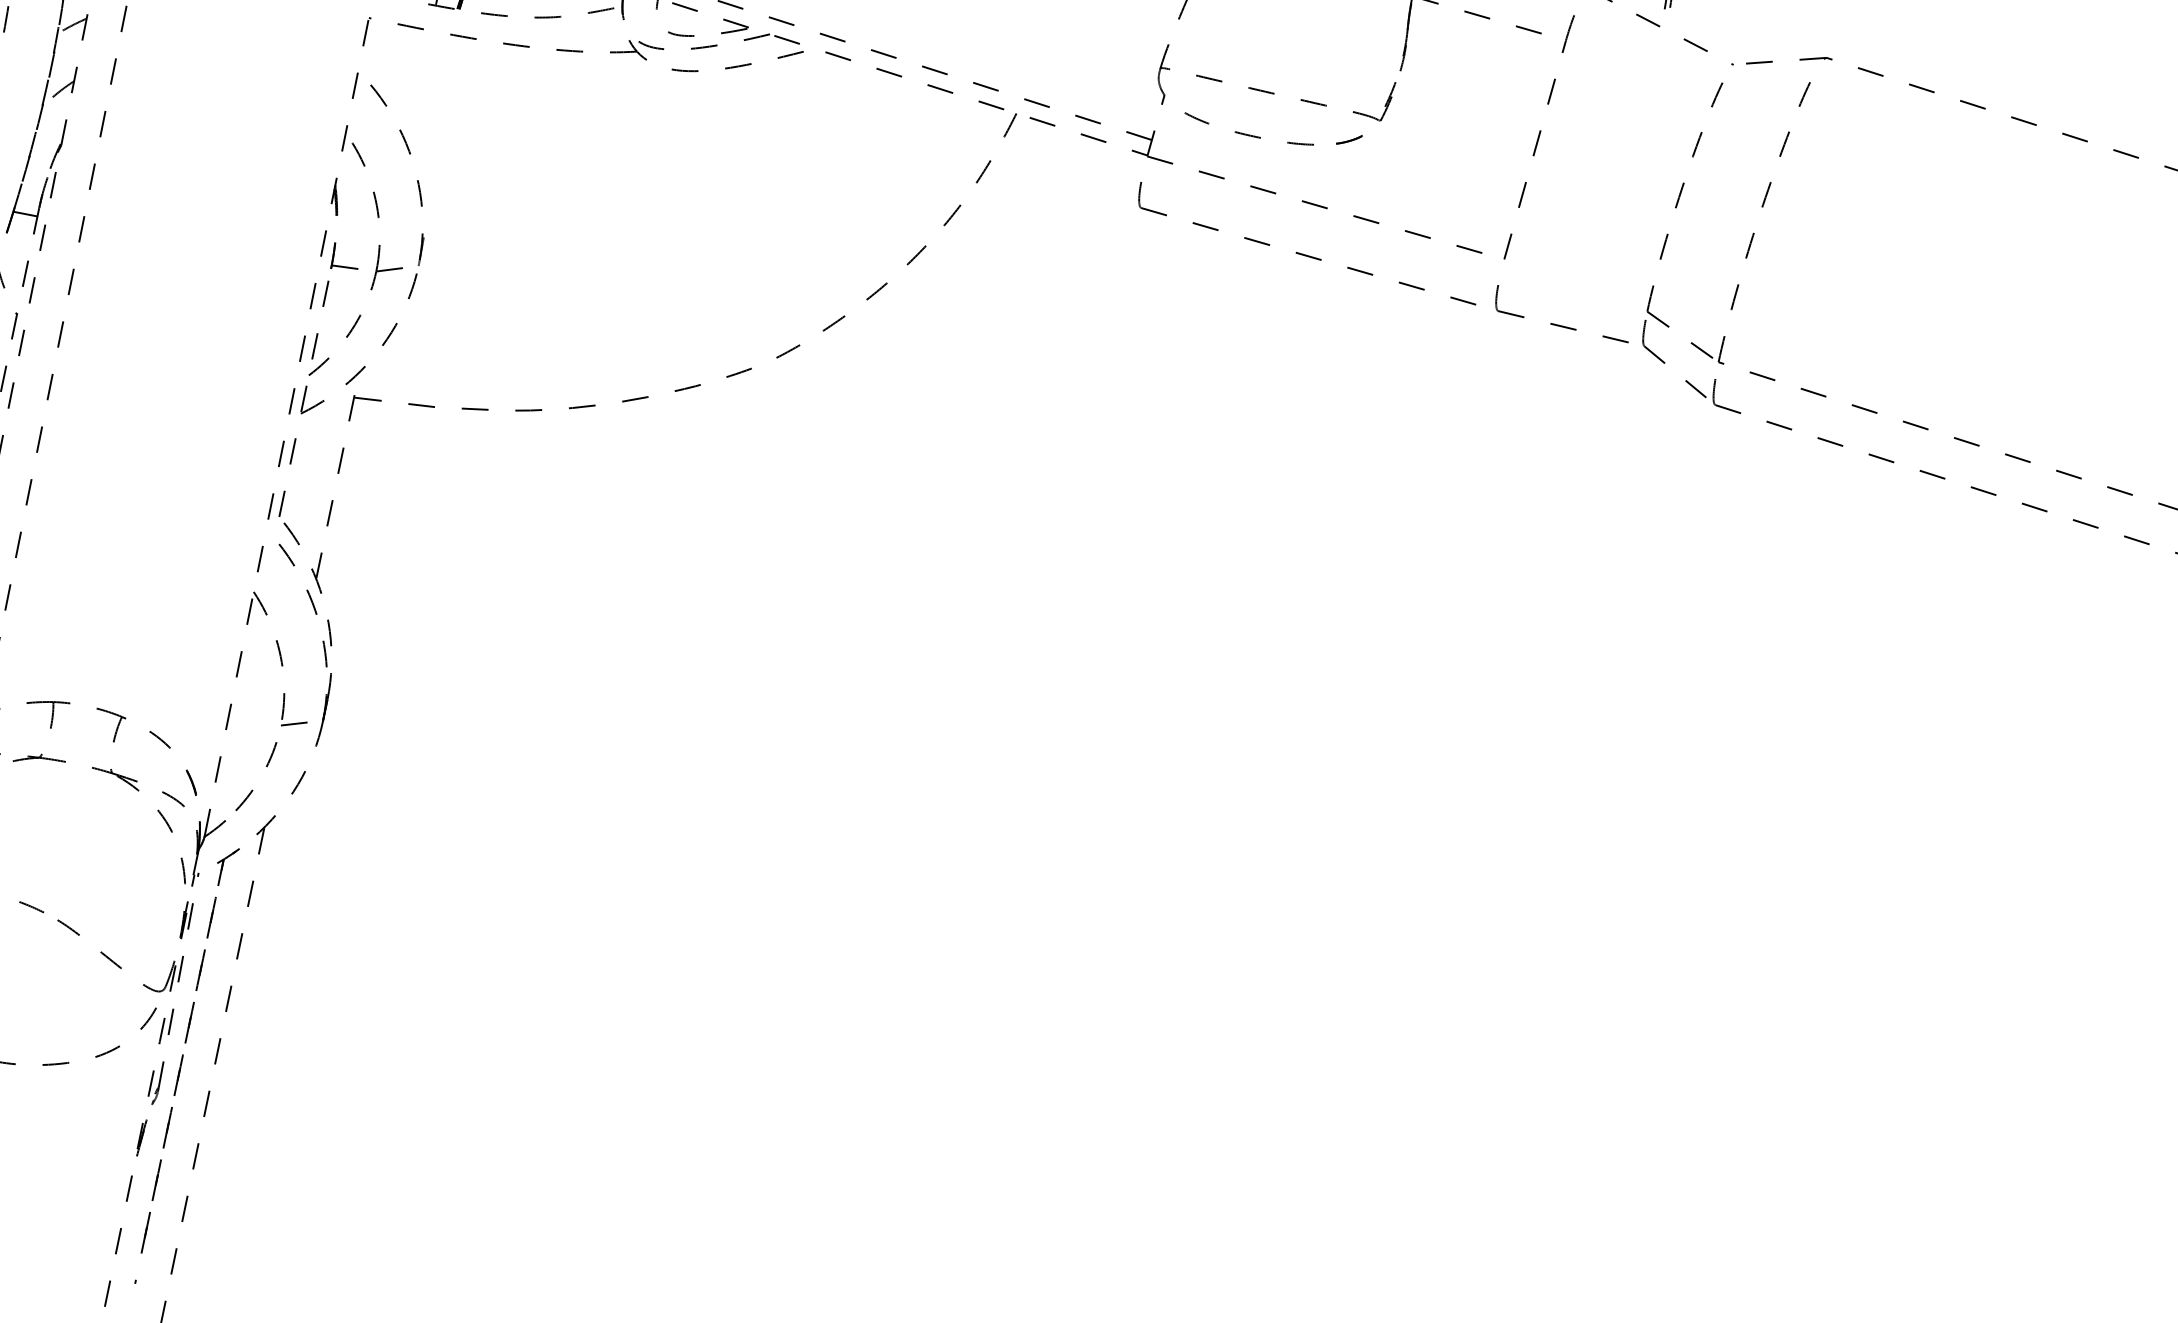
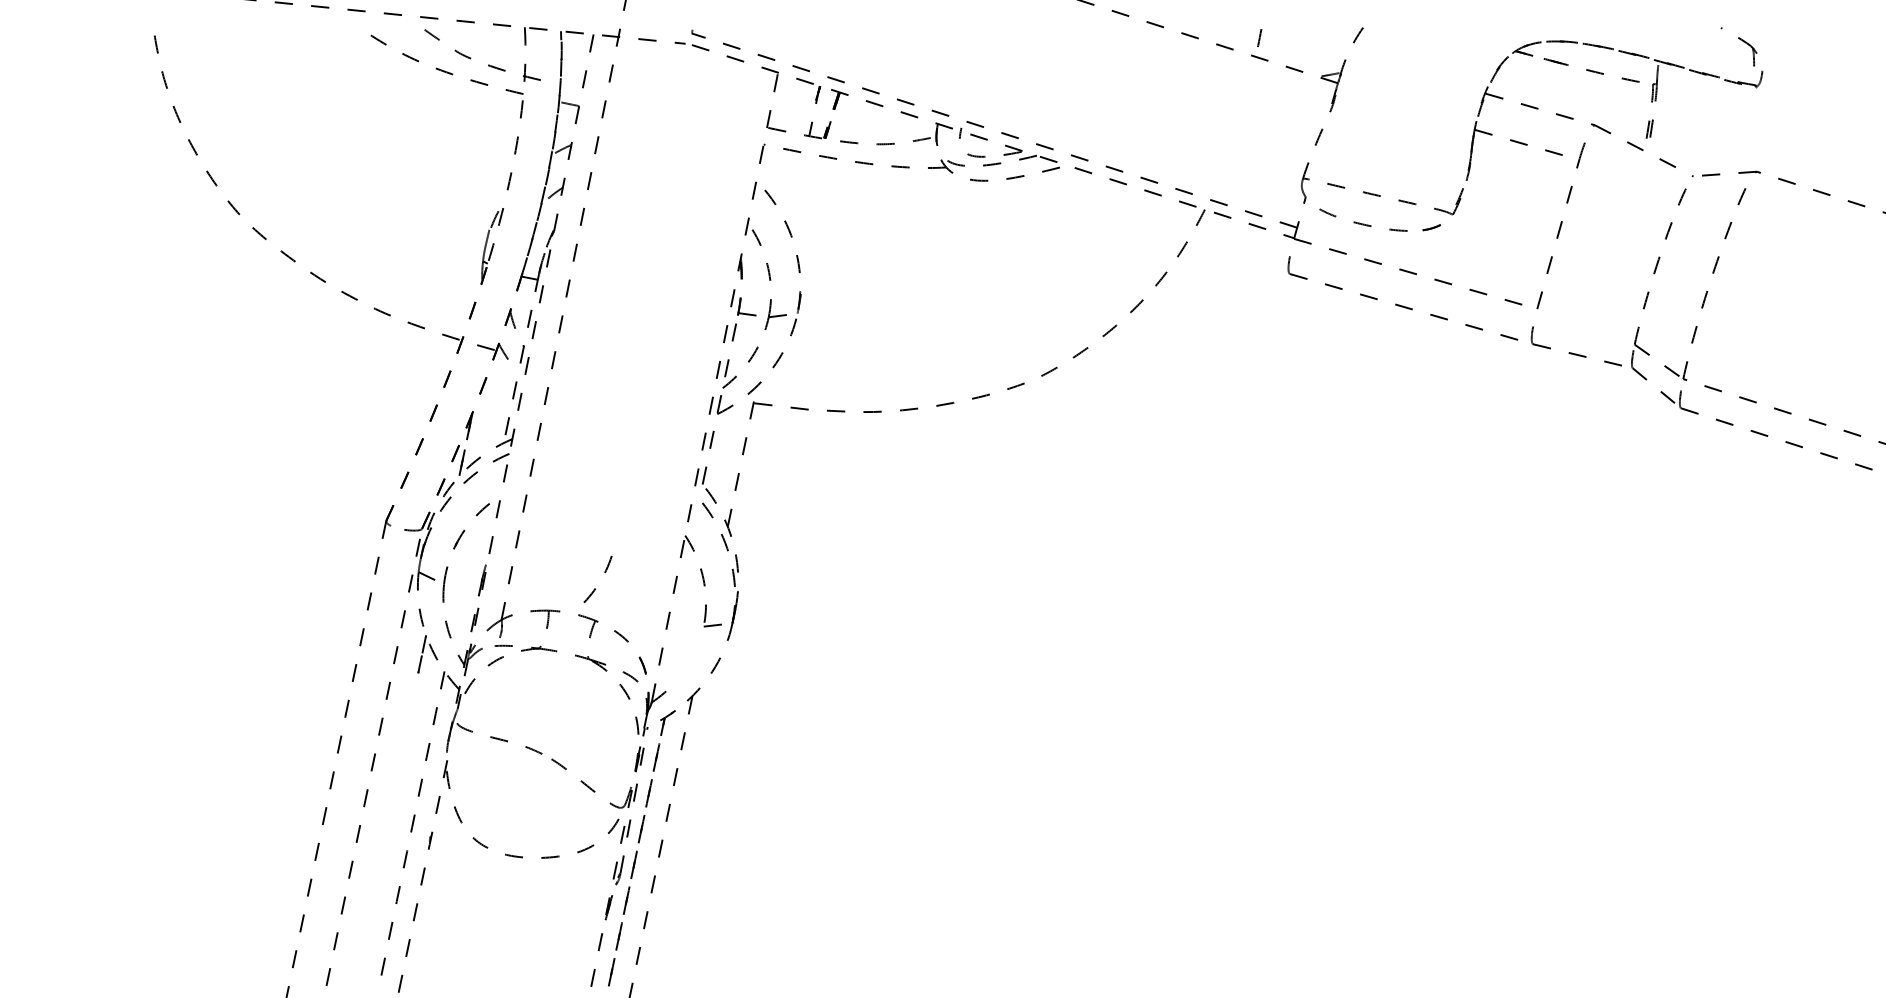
curve: (265, 766) -> (604, 572), moved

